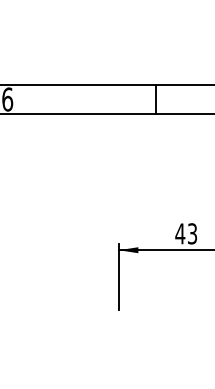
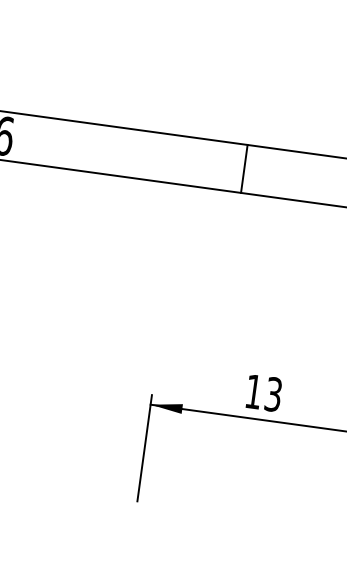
text: (180, 233) -> (254, 391), 43 -> 13

